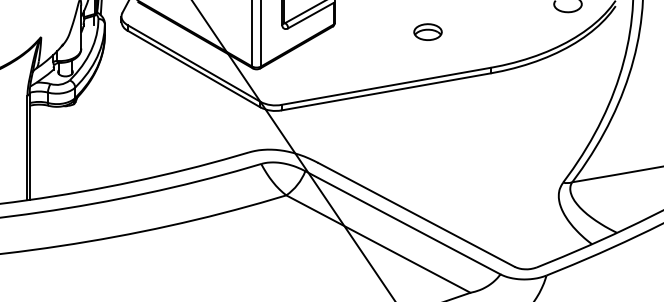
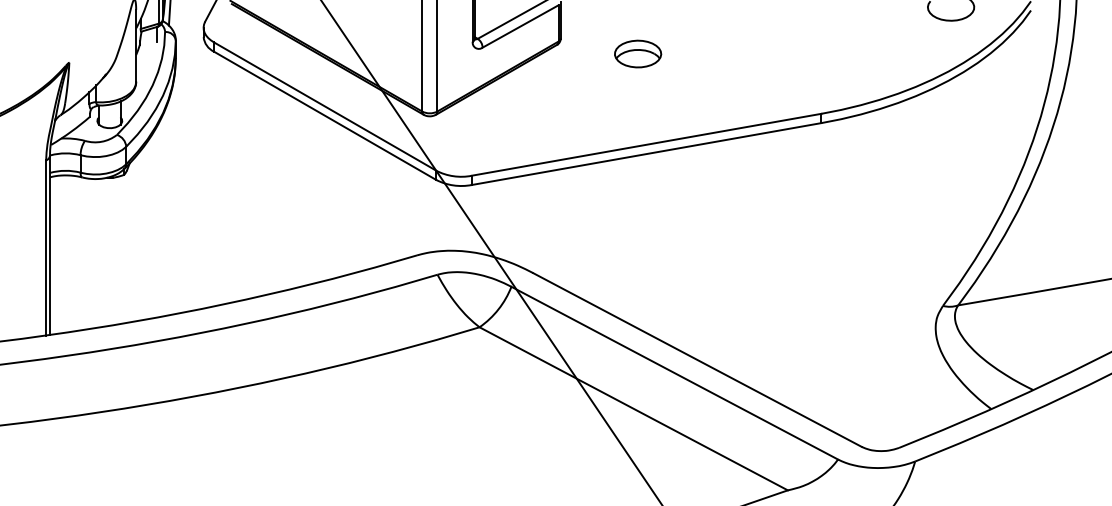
part: (427, 31) -> (637, 52), moved

